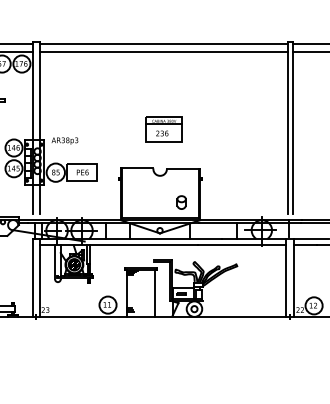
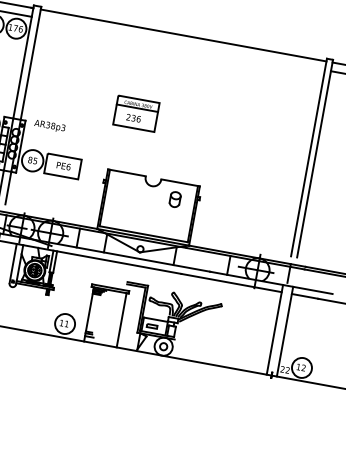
line: (163, 51) -> (181, 43), removed
part: (163, 129) -> (135, 113), moved
part: (181, 202) -> (175, 199), moved

